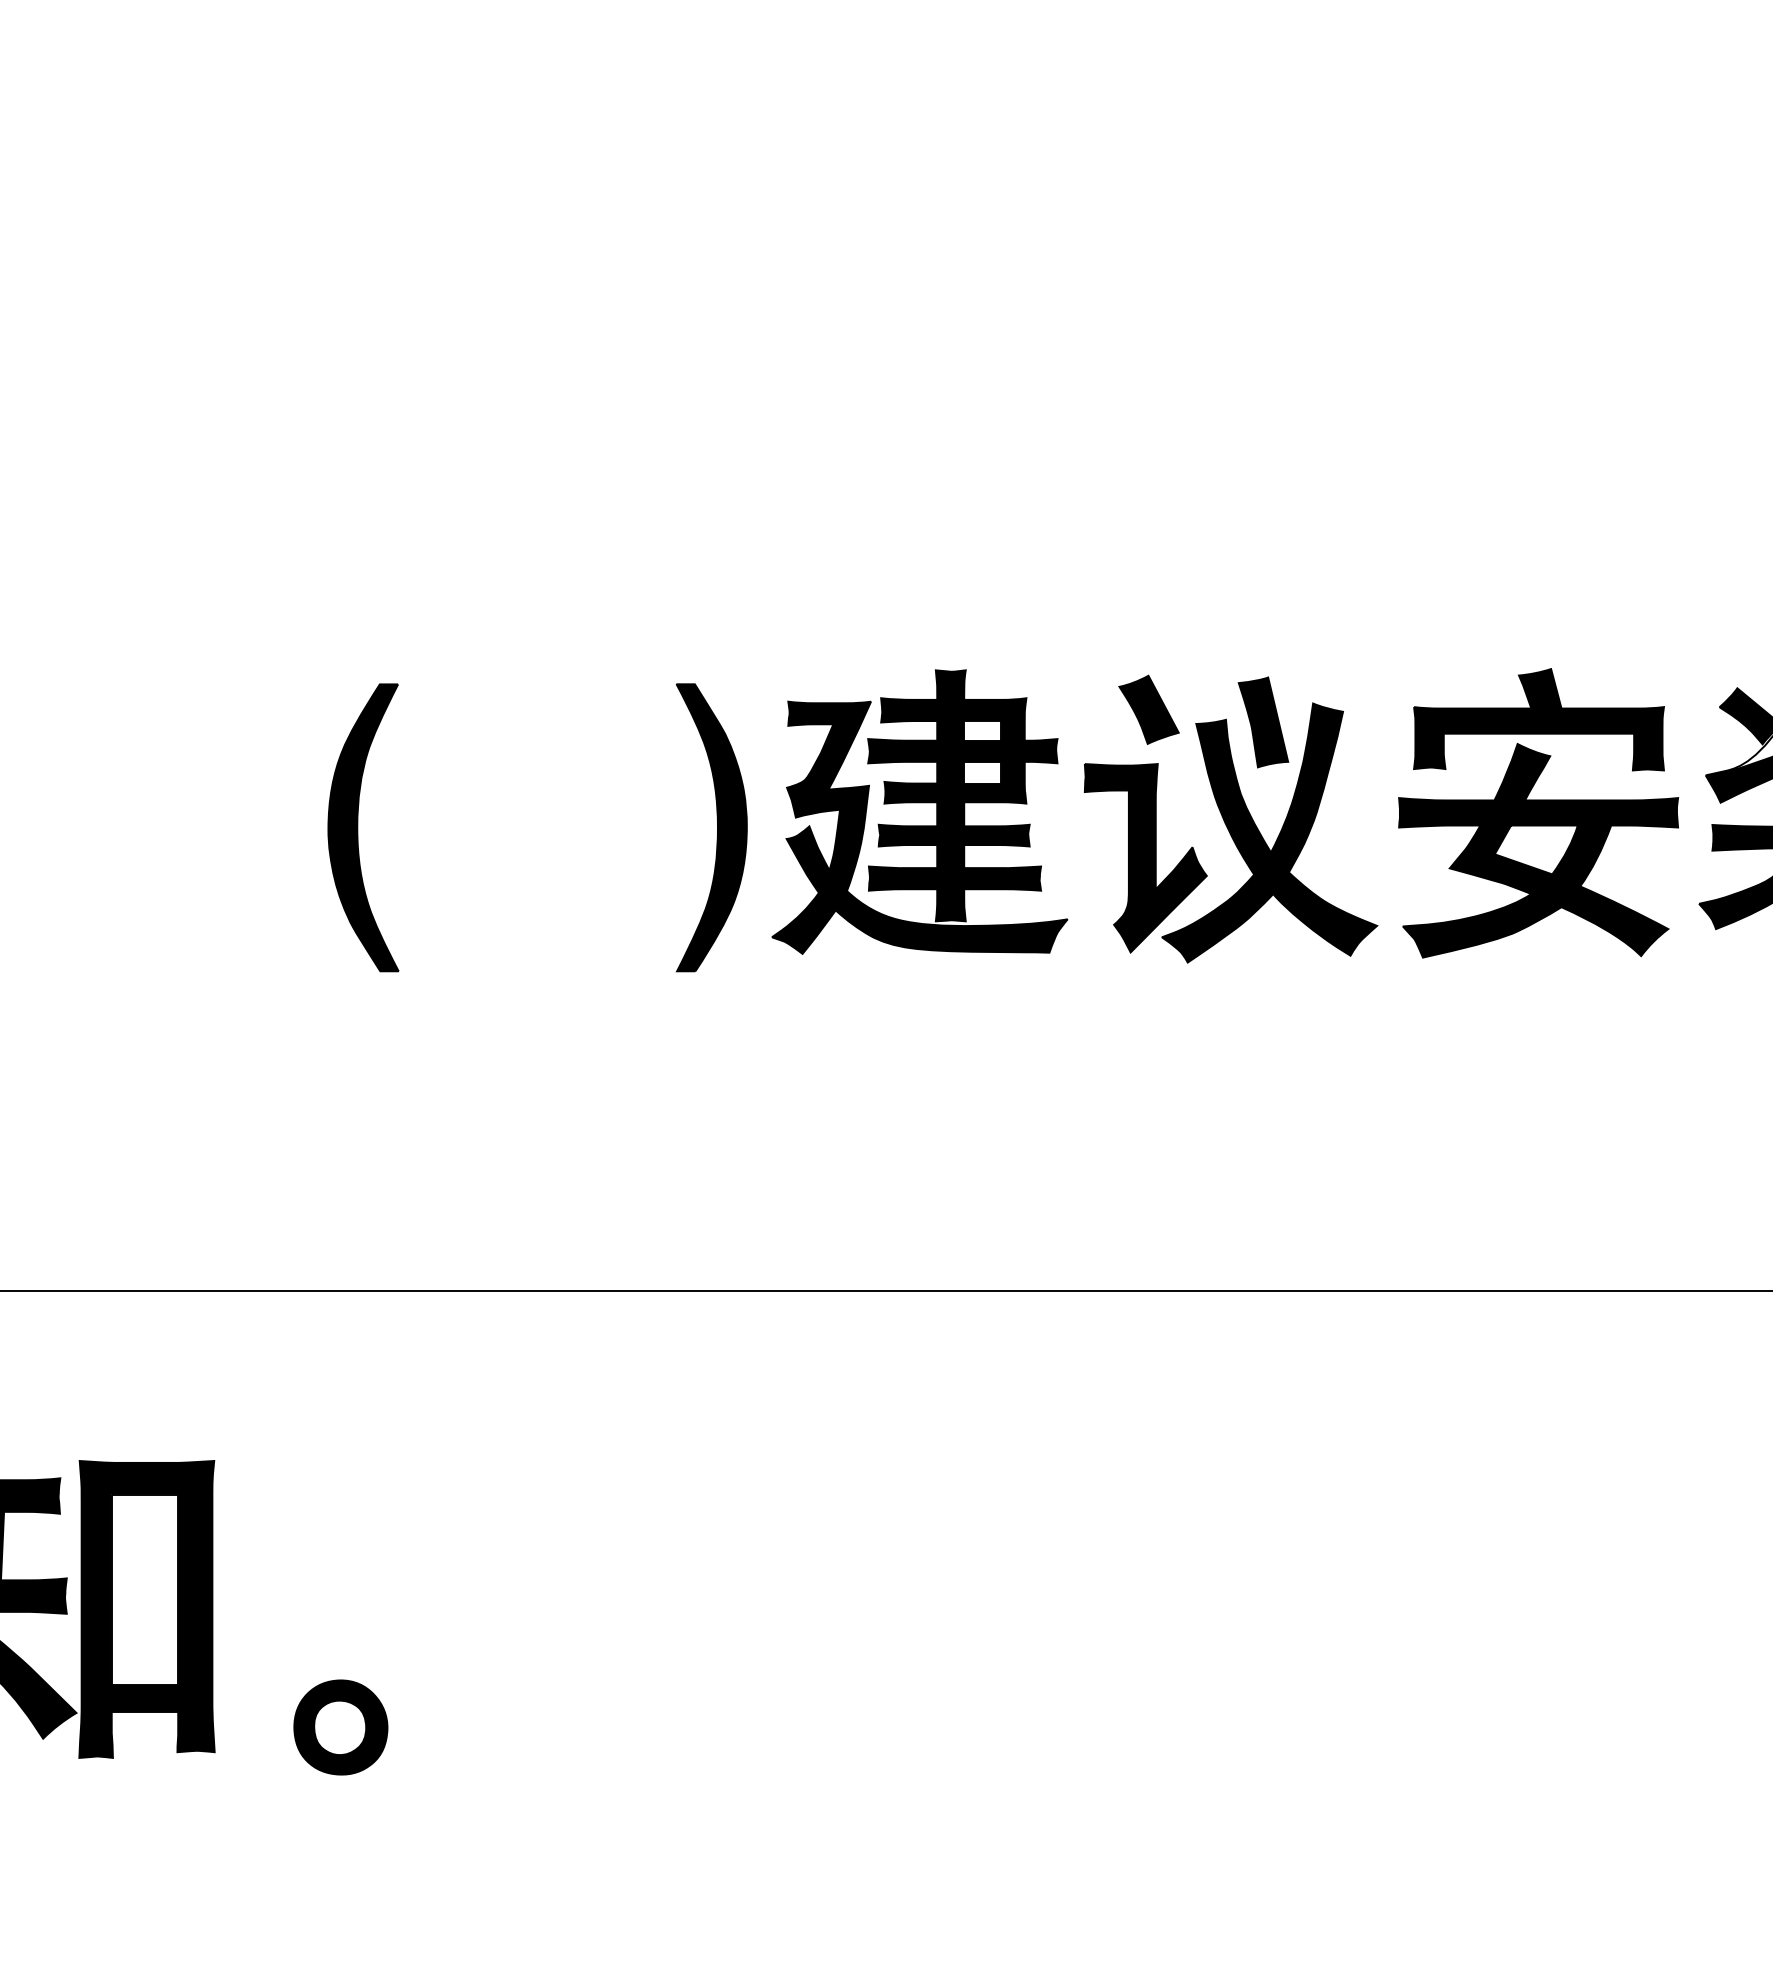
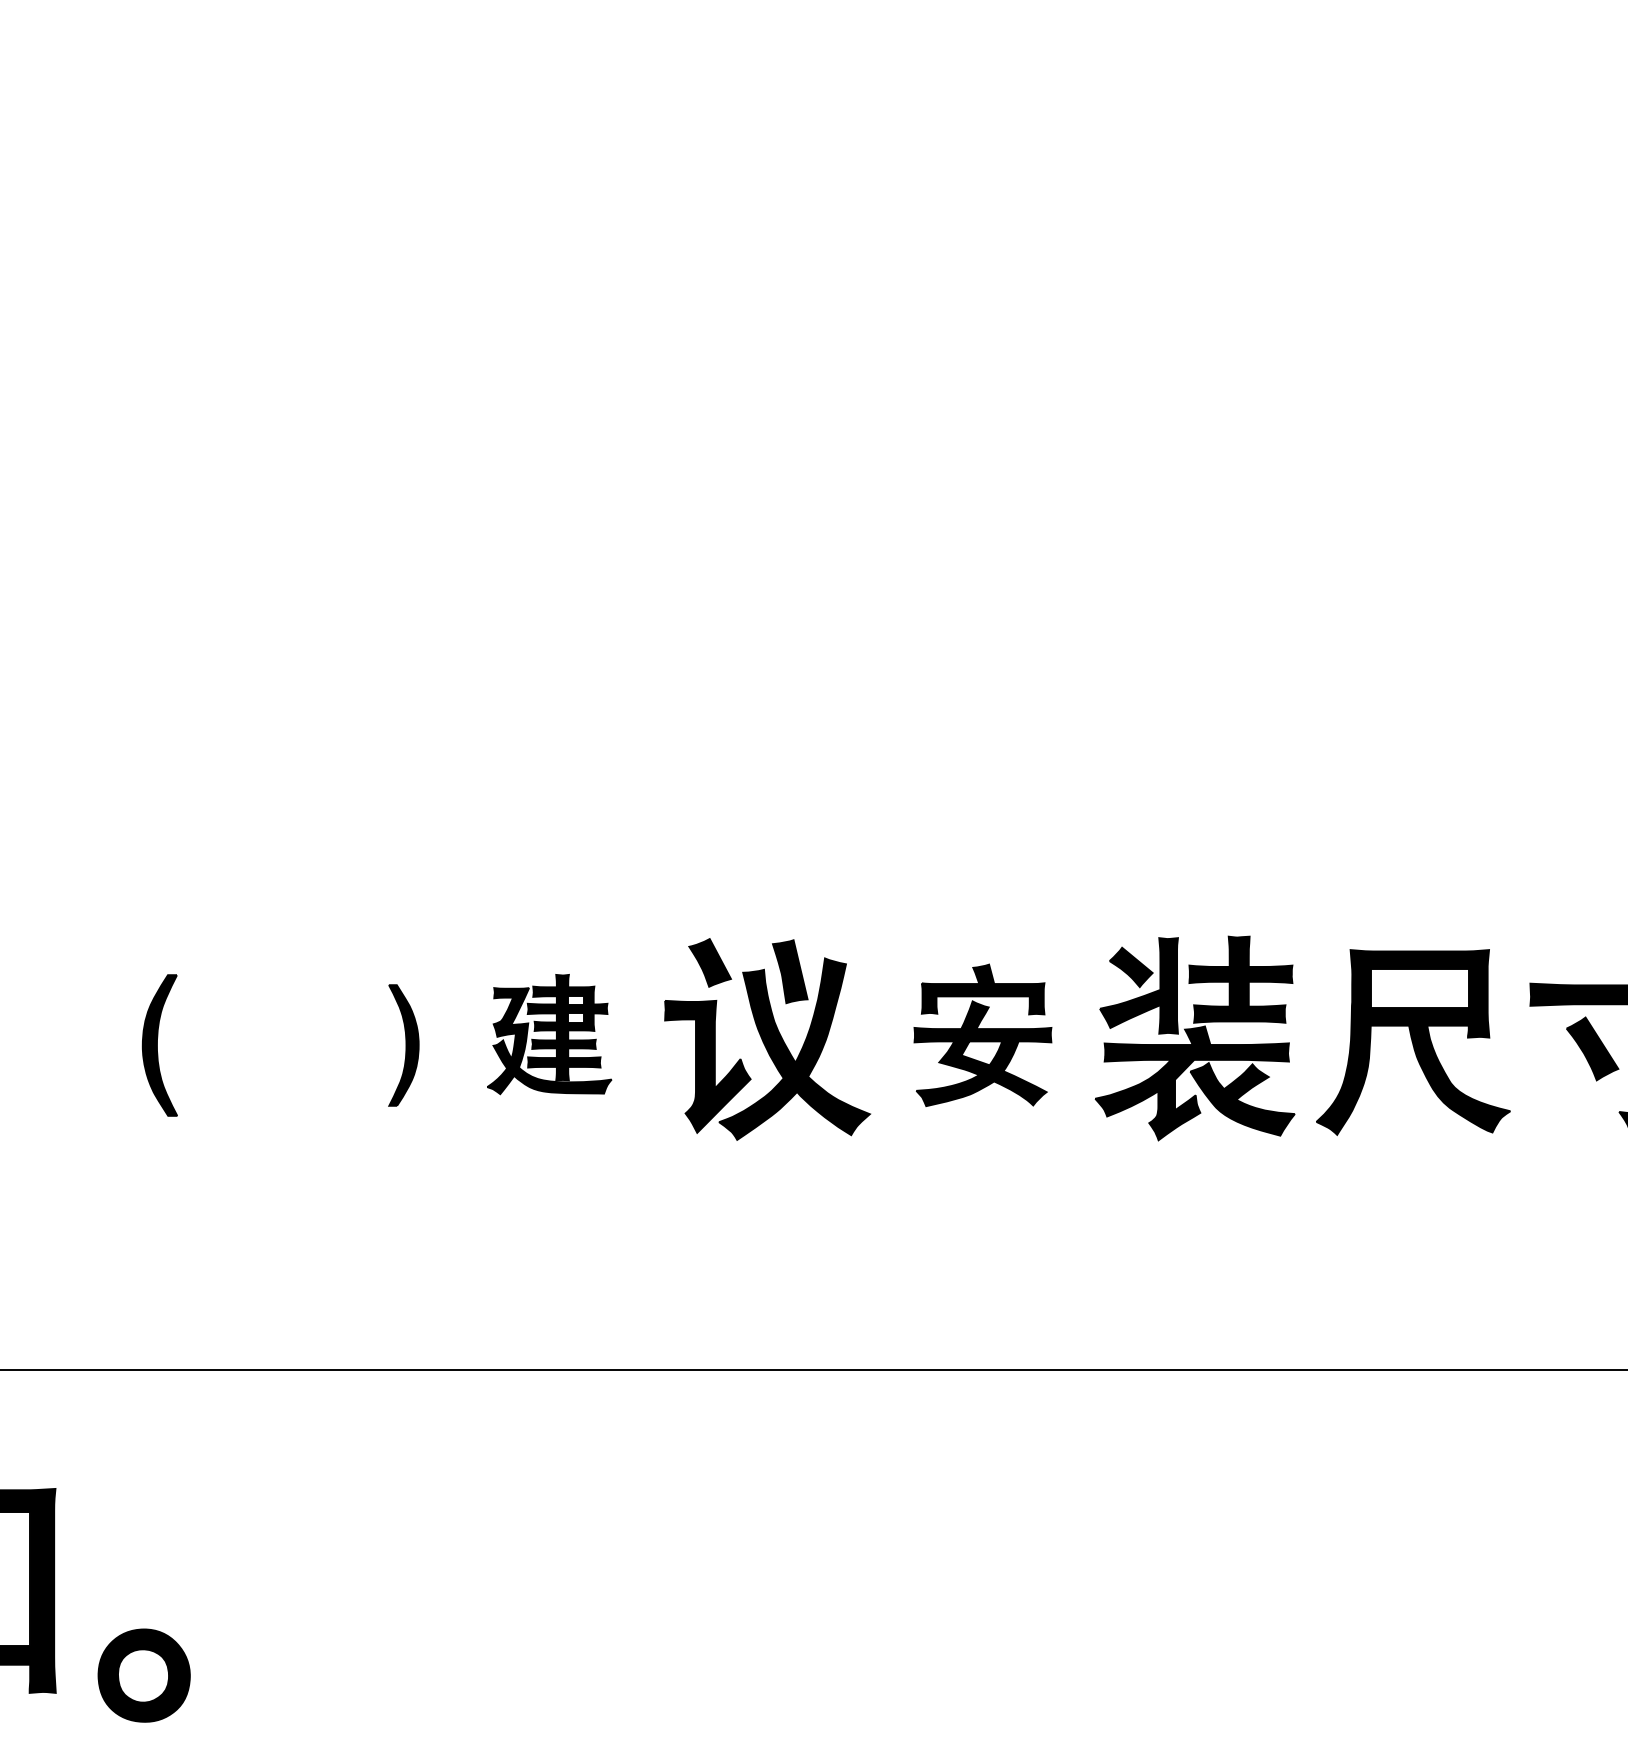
part: (919, 812) -> (549, 1034), size x0.6
part: (1537, 813) -> (982, 1035), size x0.7
part: (362, 827) -> (159, 1045), size x0.7
part: (711, 827) -> (403, 1045), size x0.6
part: (339, 1727) -> (143, 1675), size x1.4

